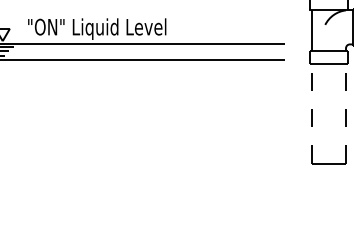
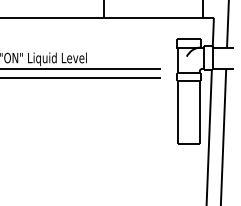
line: (312, 113) -> (178, 112), dashed -> solid
line: (345, 113) -> (199, 112), dashed -> solid

